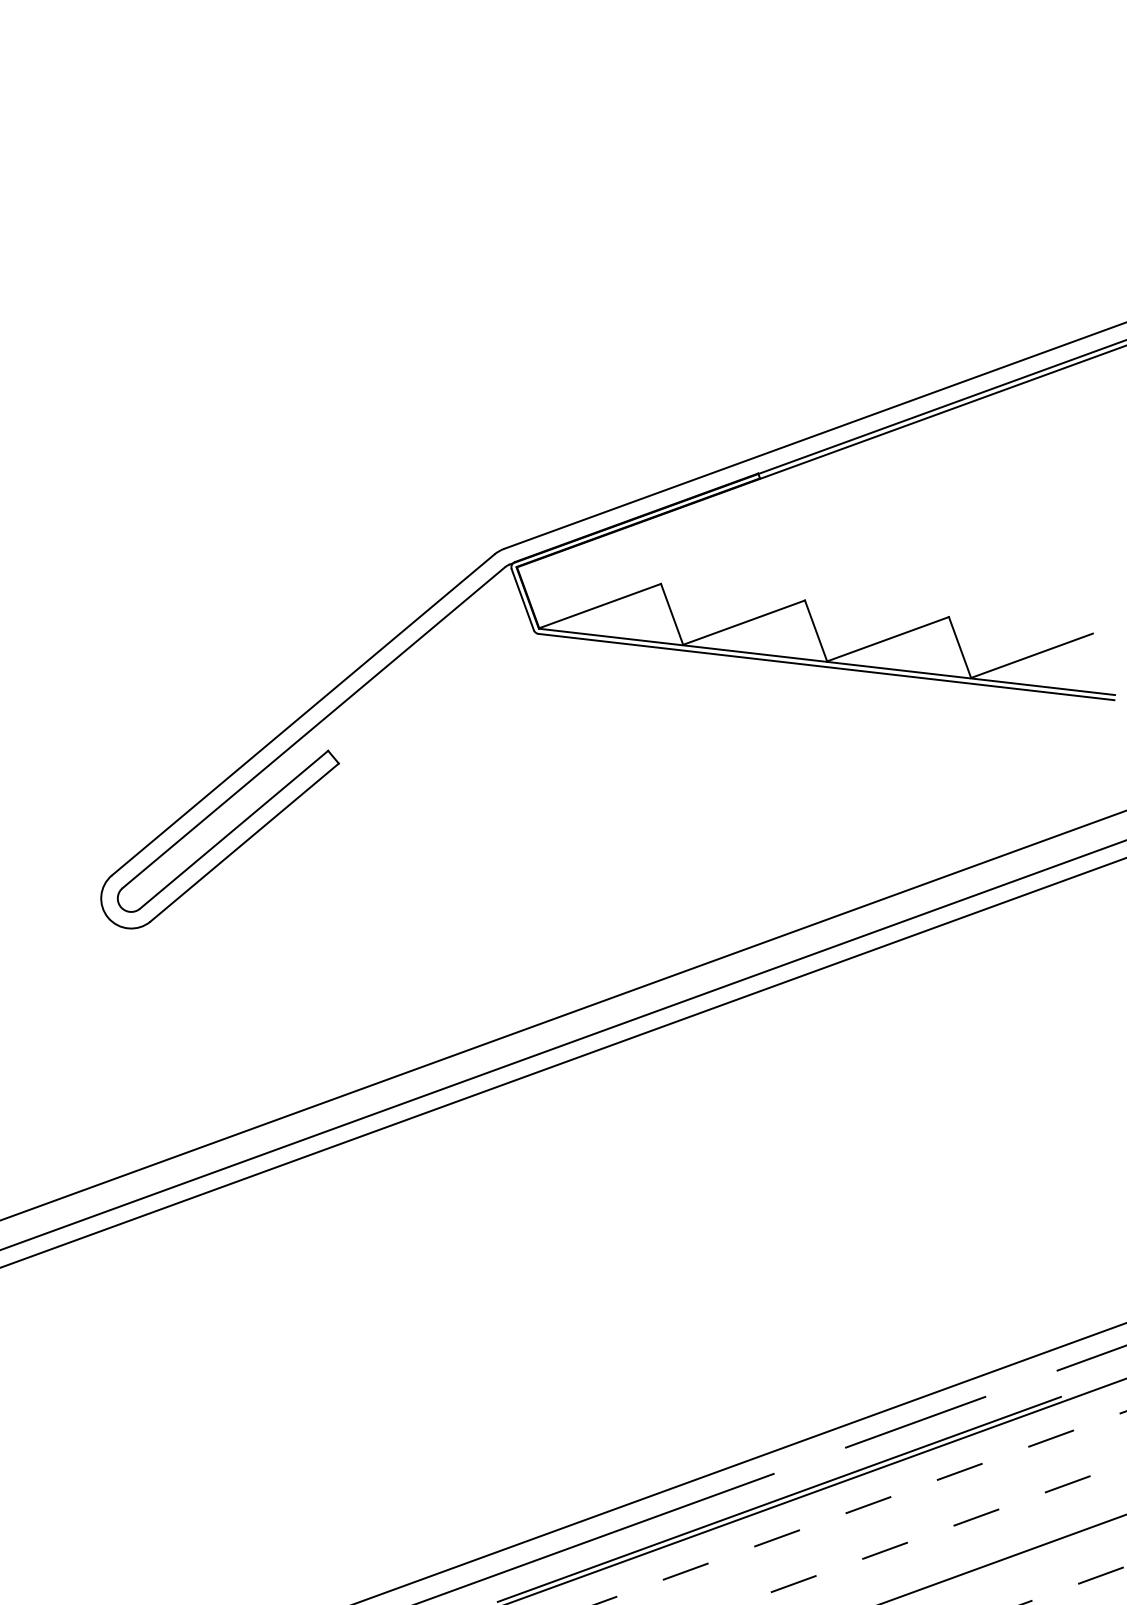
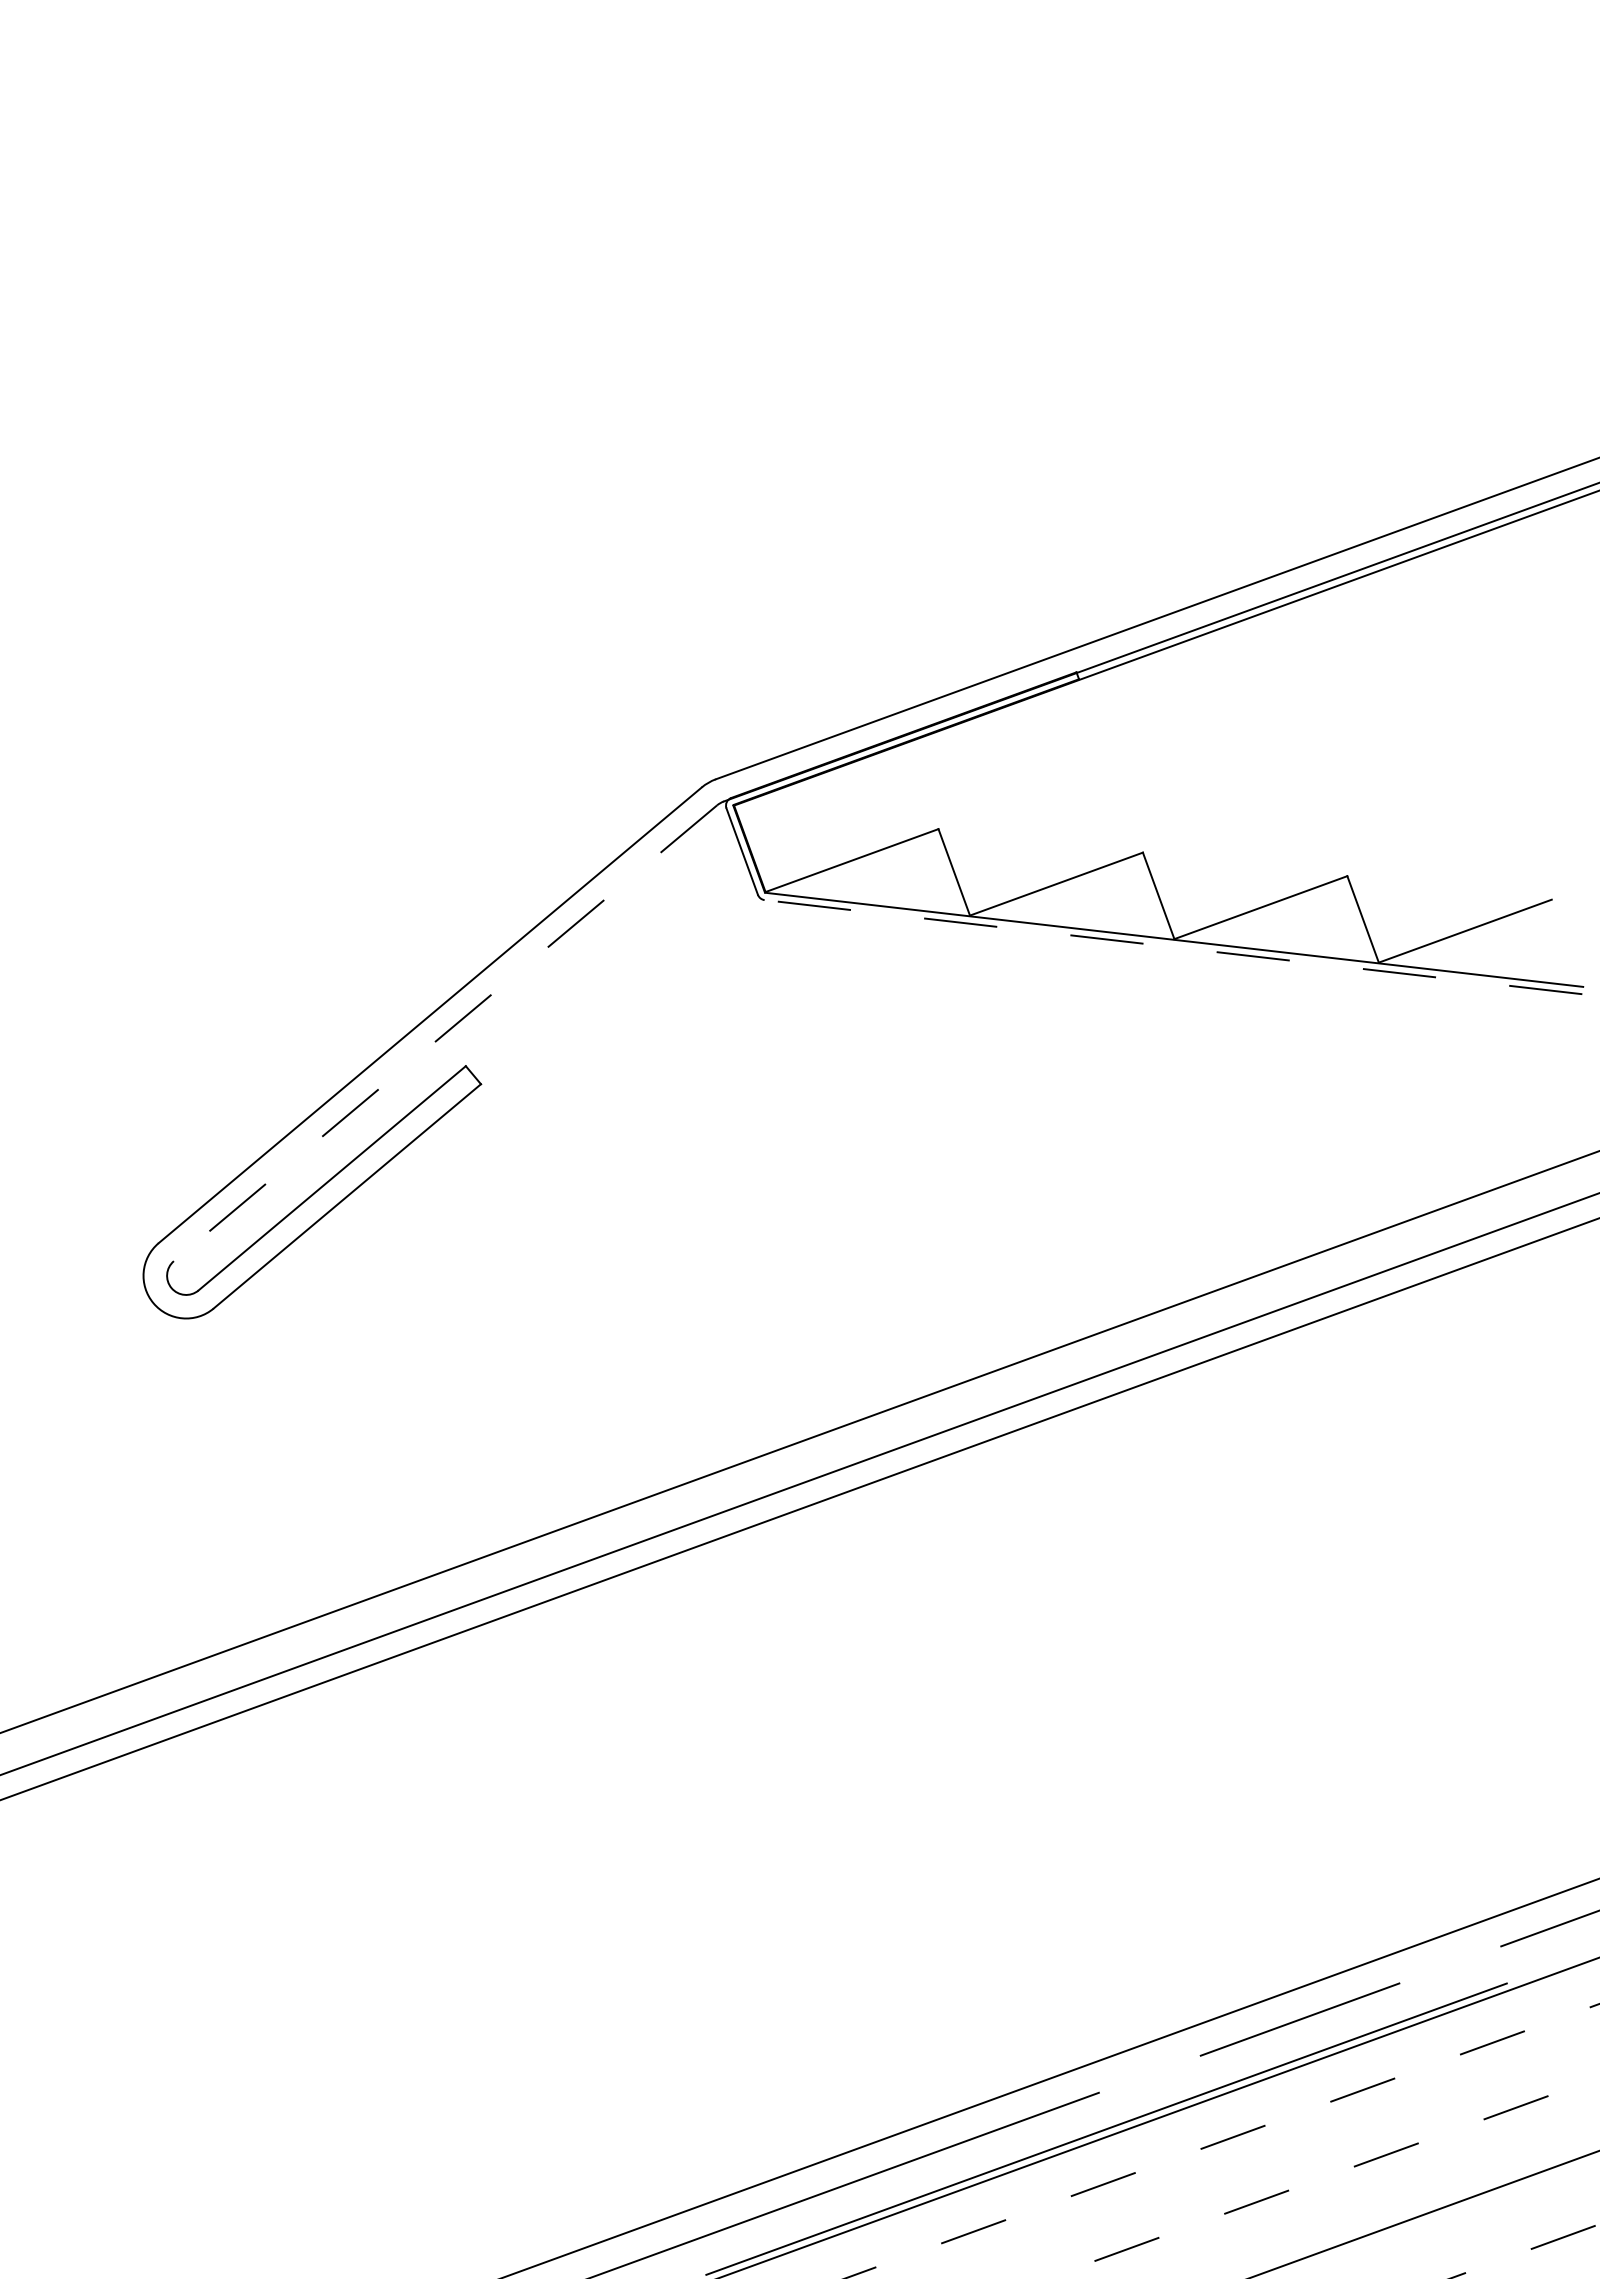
line: (826, 667) -> (1173, 947), solid -> dashed
line: (313, 727) -> (445, 1033), solid -> dashed

